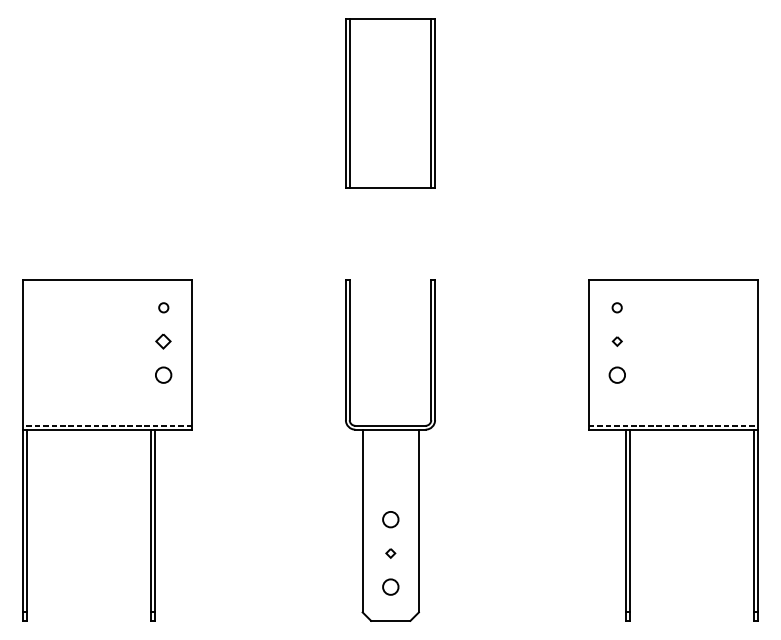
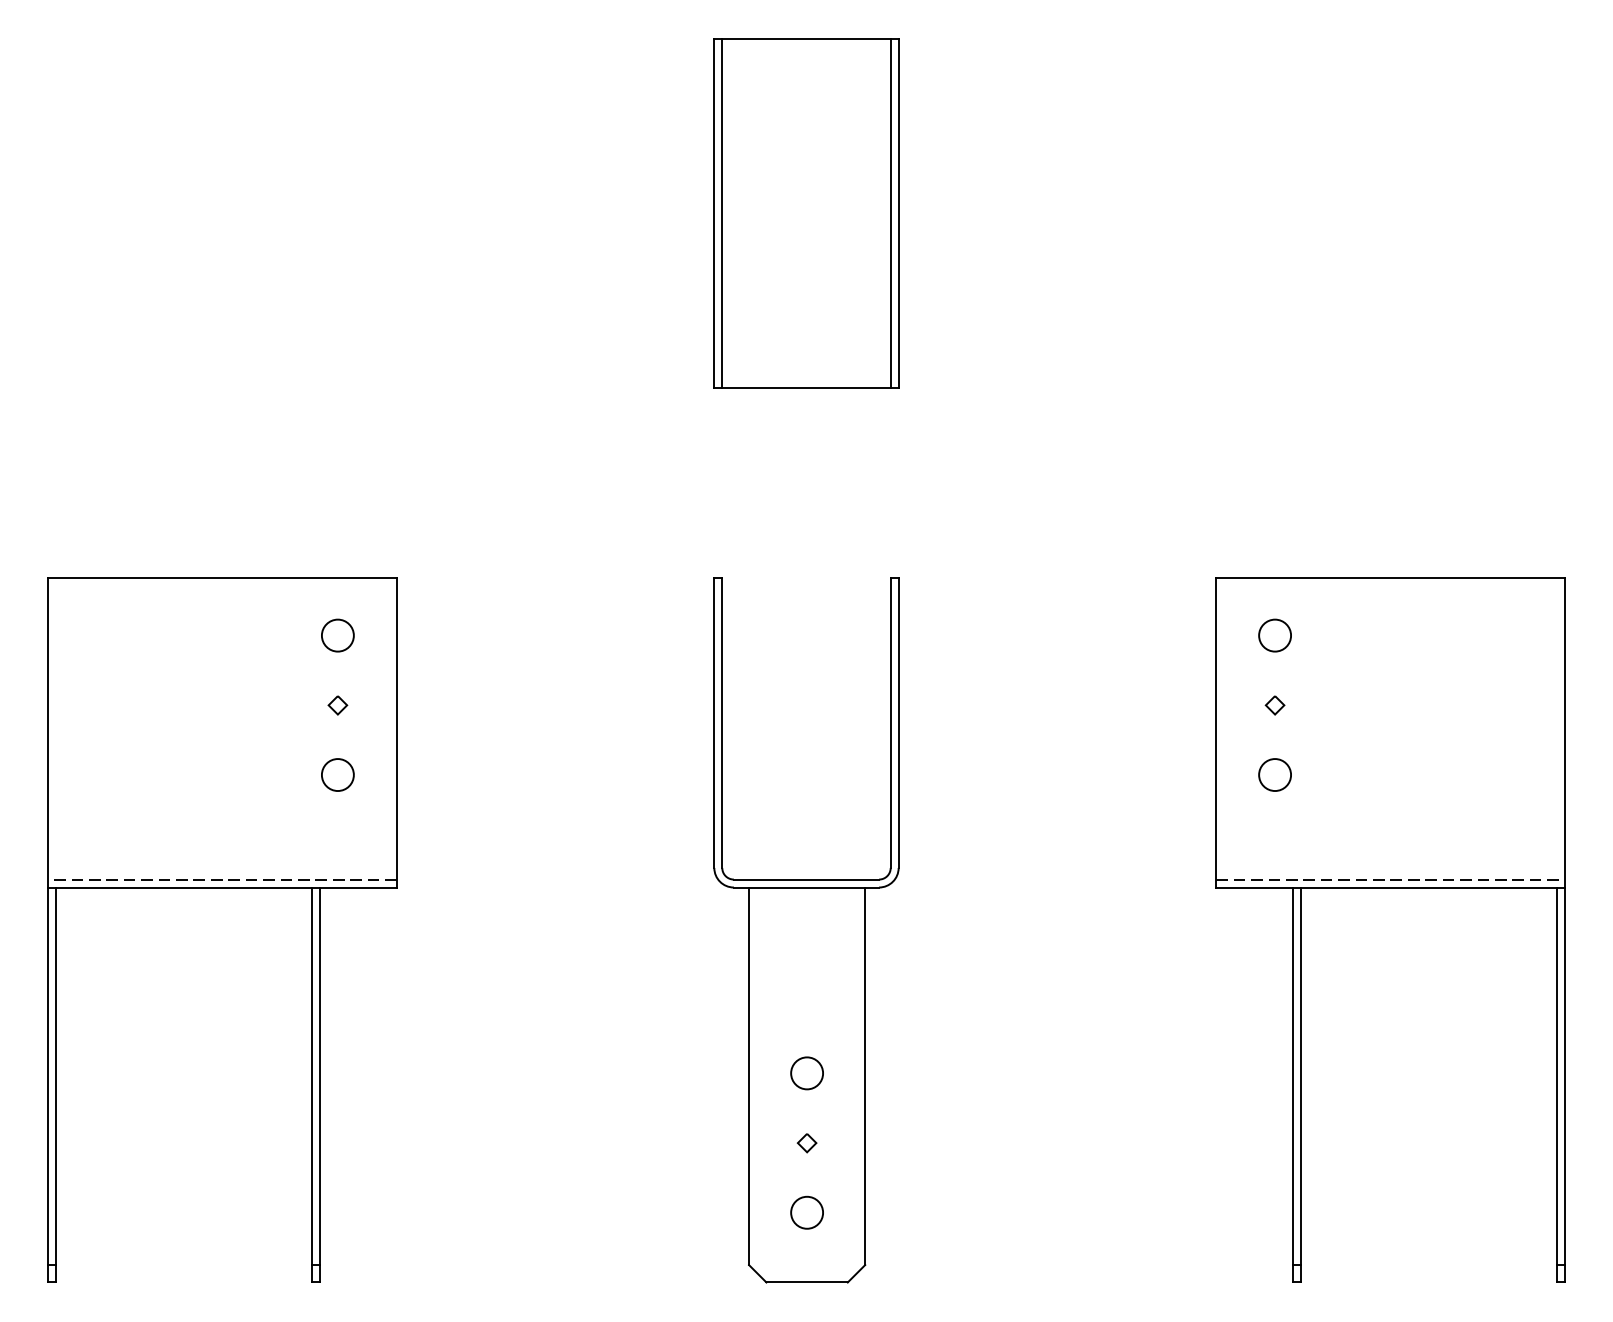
circle: (163, 307) -> (337, 635), size x1.67
circle: (616, 307) -> (1273, 635), size x1.67
part: (163, 341) -> (337, 705), size x0.62

